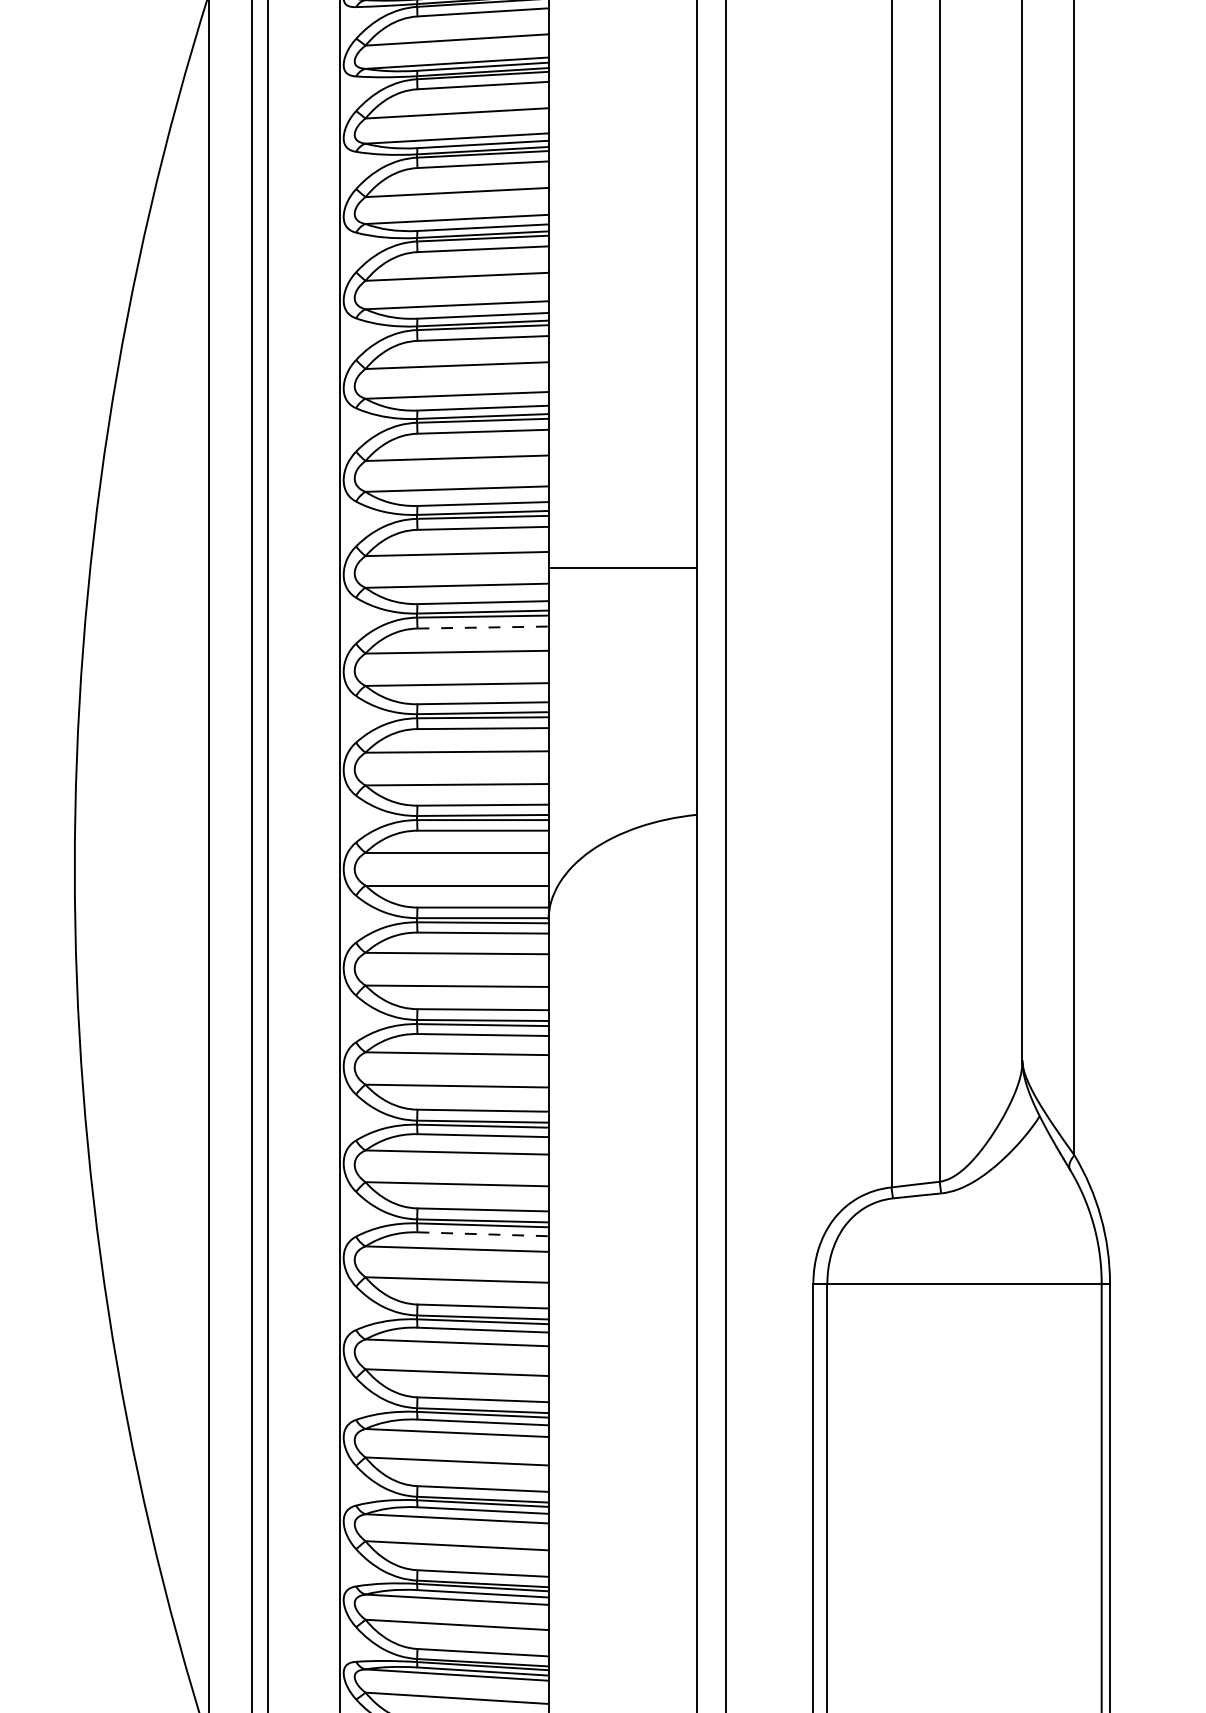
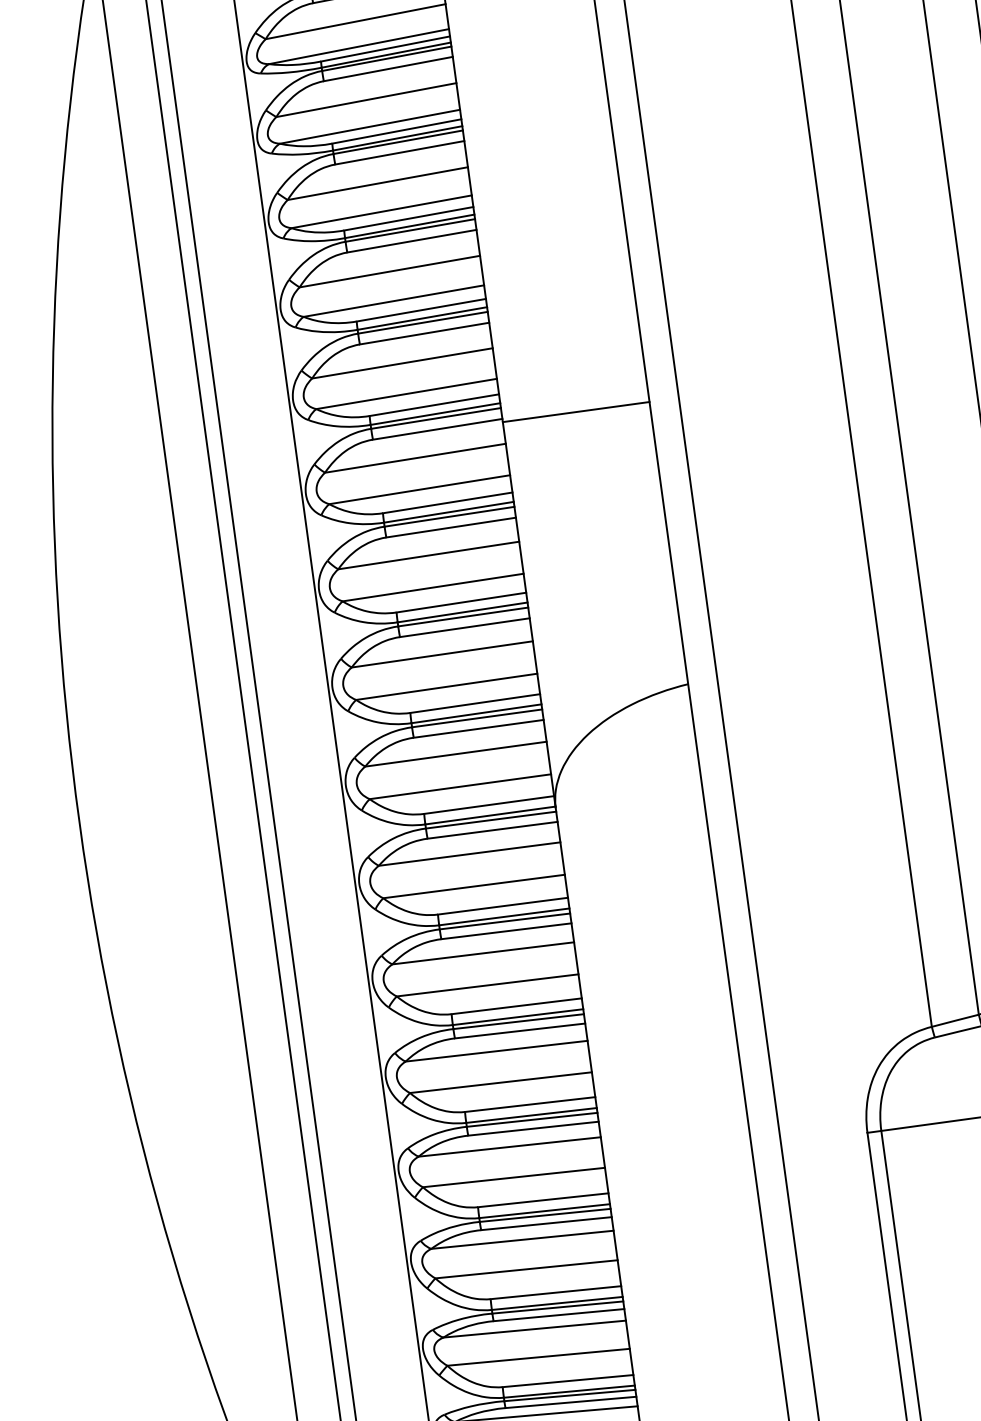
line: (622, 568) -> (576, 412), moved
line: (483, 627) -> (451, 527), dashed -> solid
line: (483, 1234) -> (533, 1128), dashed -> solid

